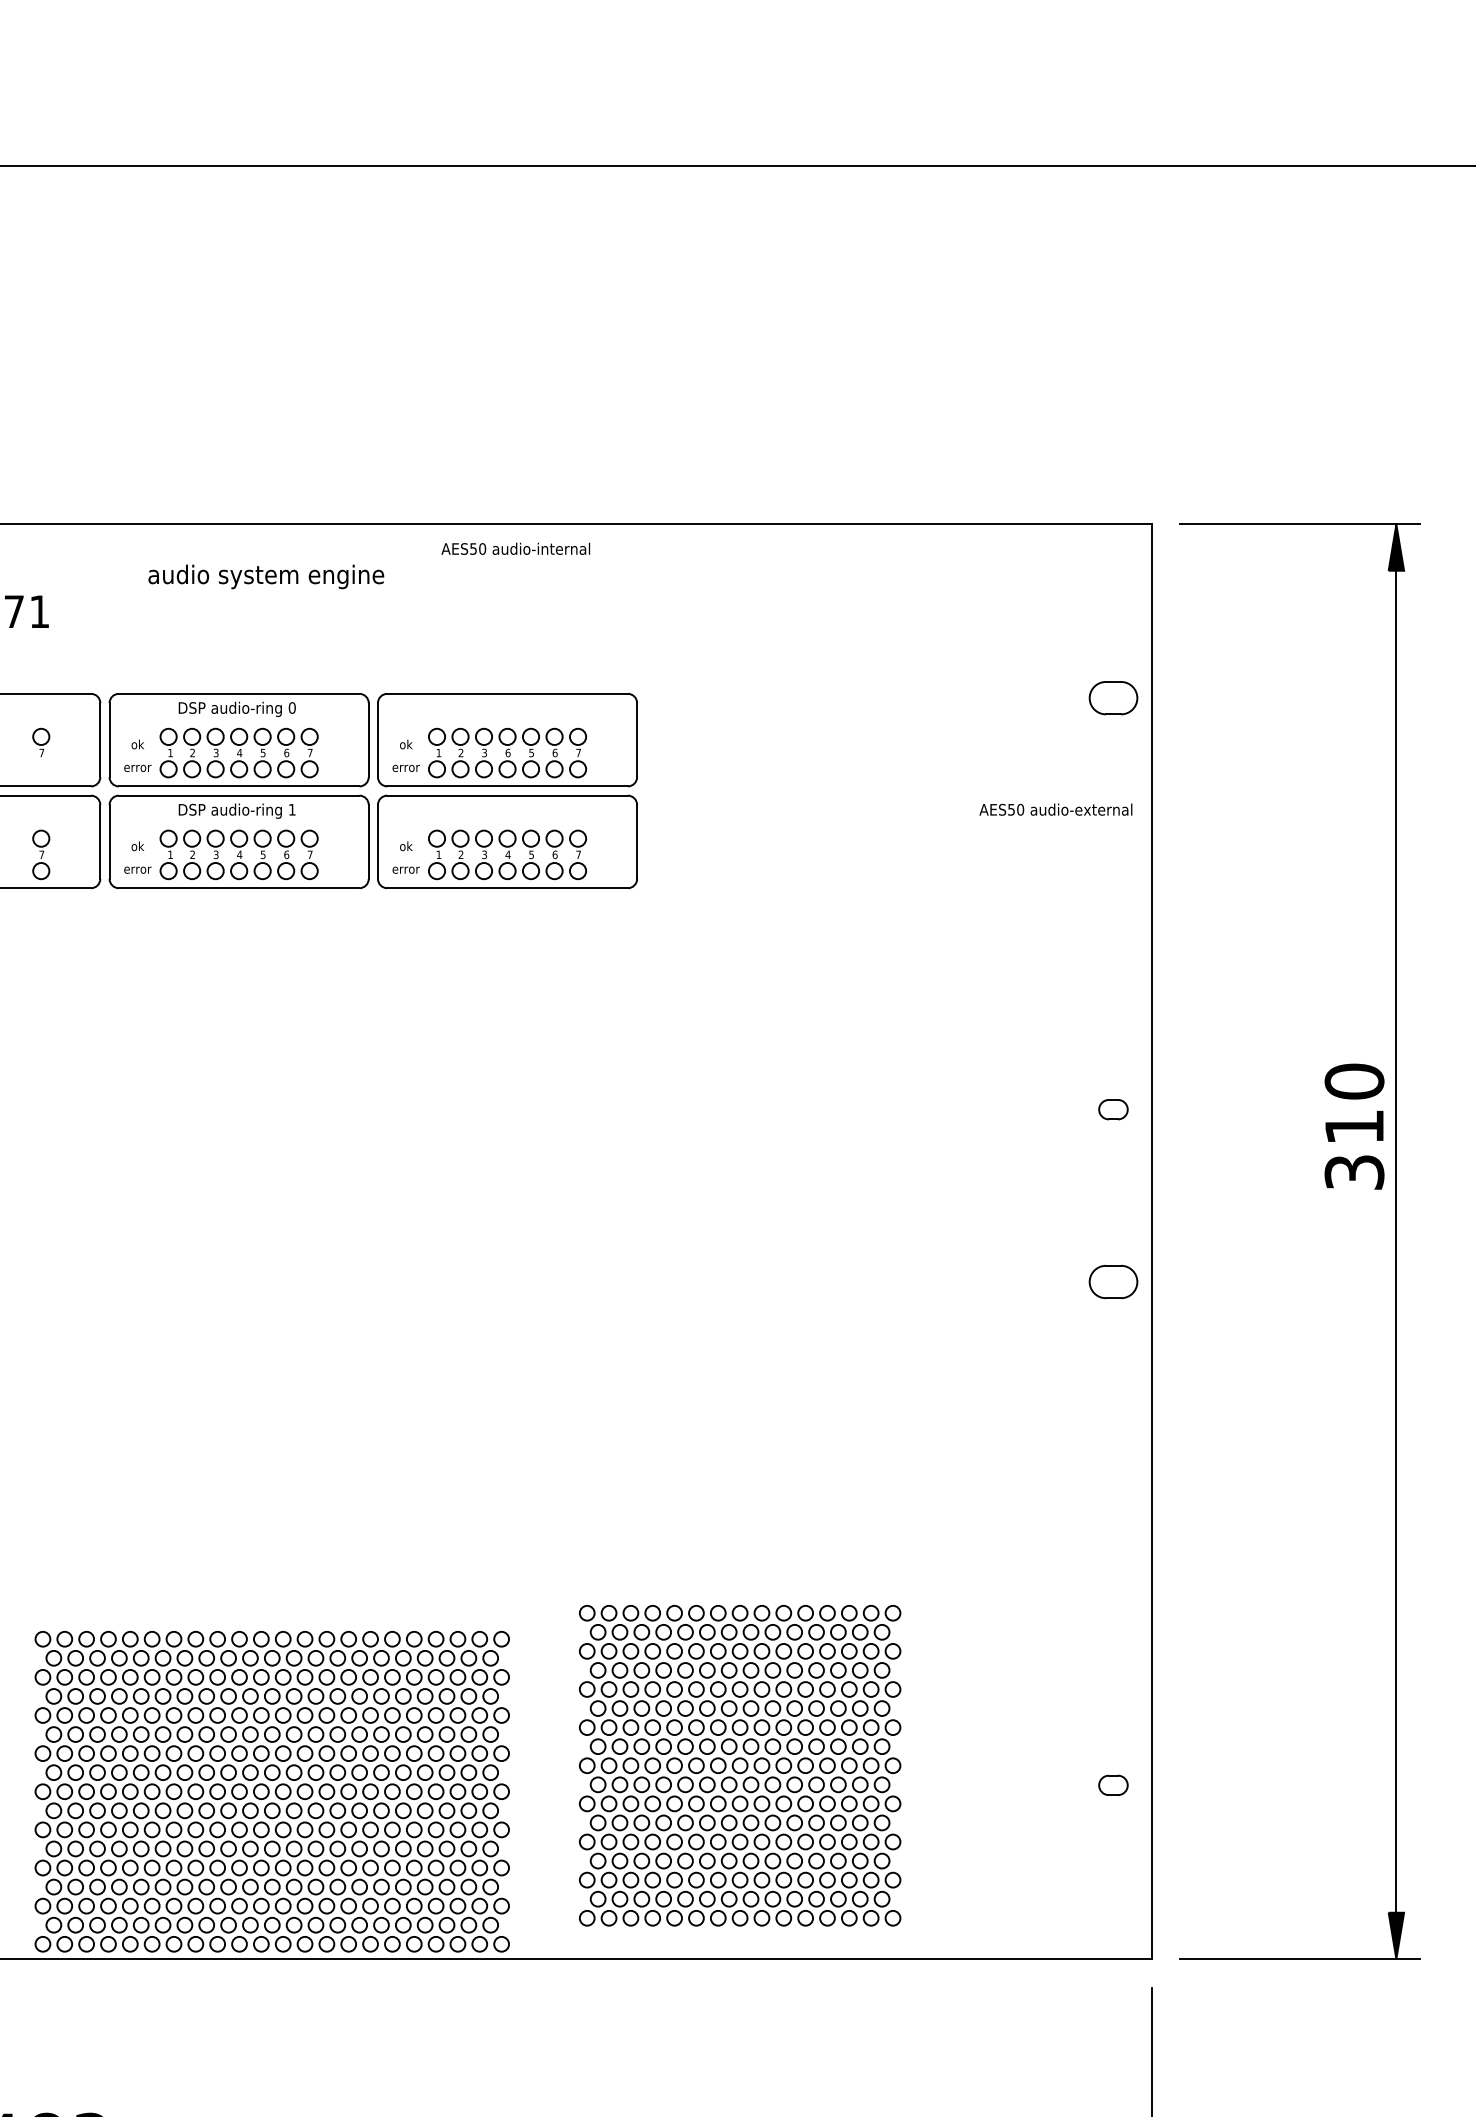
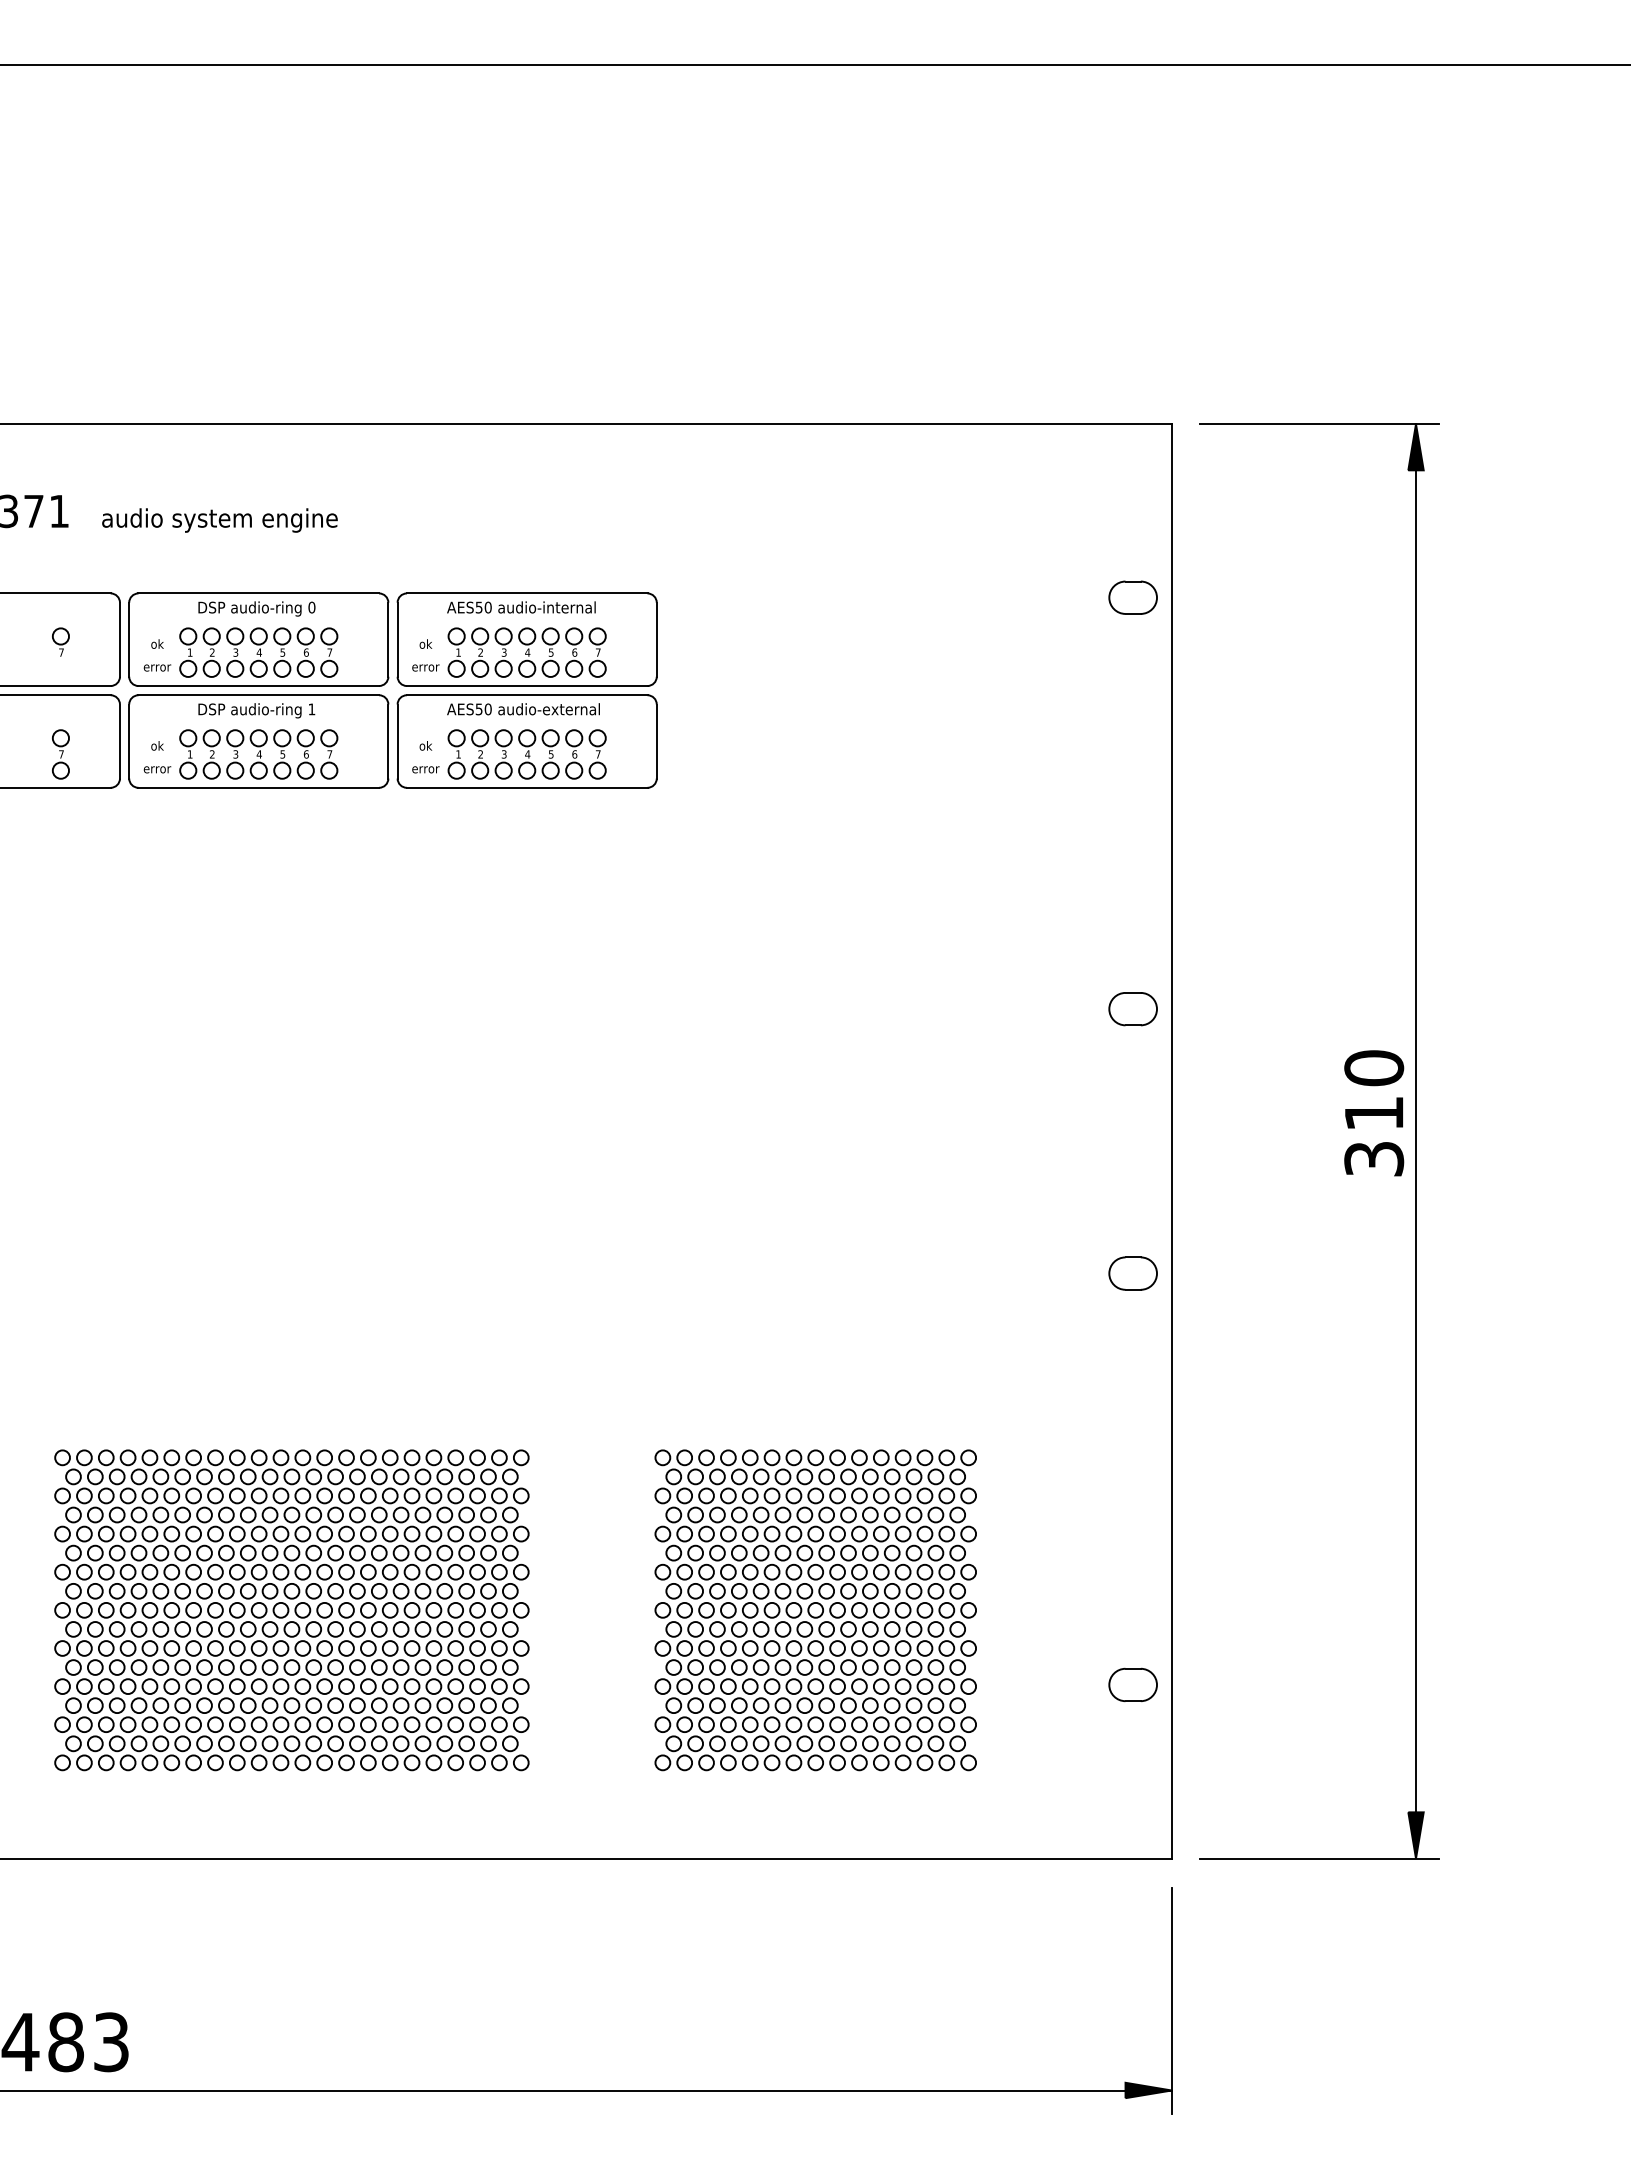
text: (515, 548) -> (521, 607), moved
text: (265, 576) -> (219, 520), moved
text: (507, 752) -> (527, 652), 6 -> 4
text: (1055, 809) -> (523, 709), moved
part: (1112, 1109) -> (1132, 1009), size x1.67
text: (1354, 1126) -> (1374, 1113), moved
part: (1112, 1281) -> (1132, 1273), moved
part: (739, 1765) -> (815, 1610), moved
part: (1112, 1784) -> (1132, 1684), size x1.67
part: (271, 1791) -> (291, 1610), moved

